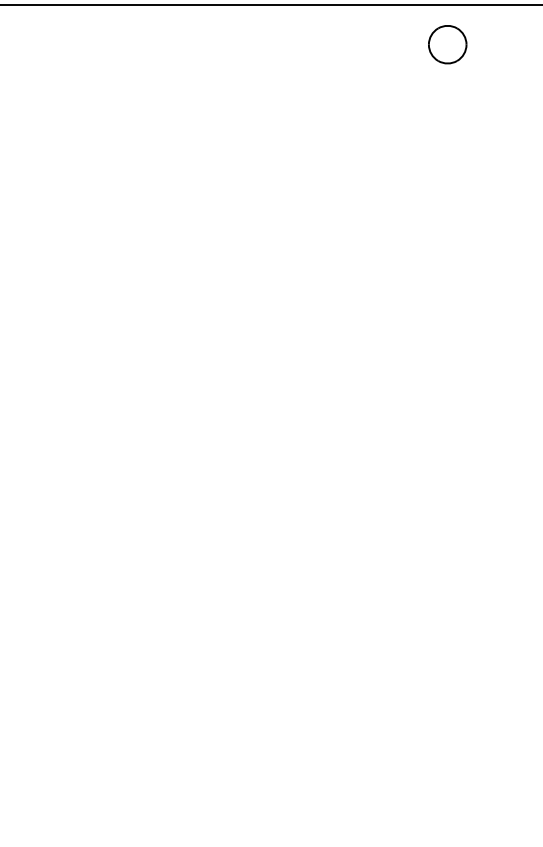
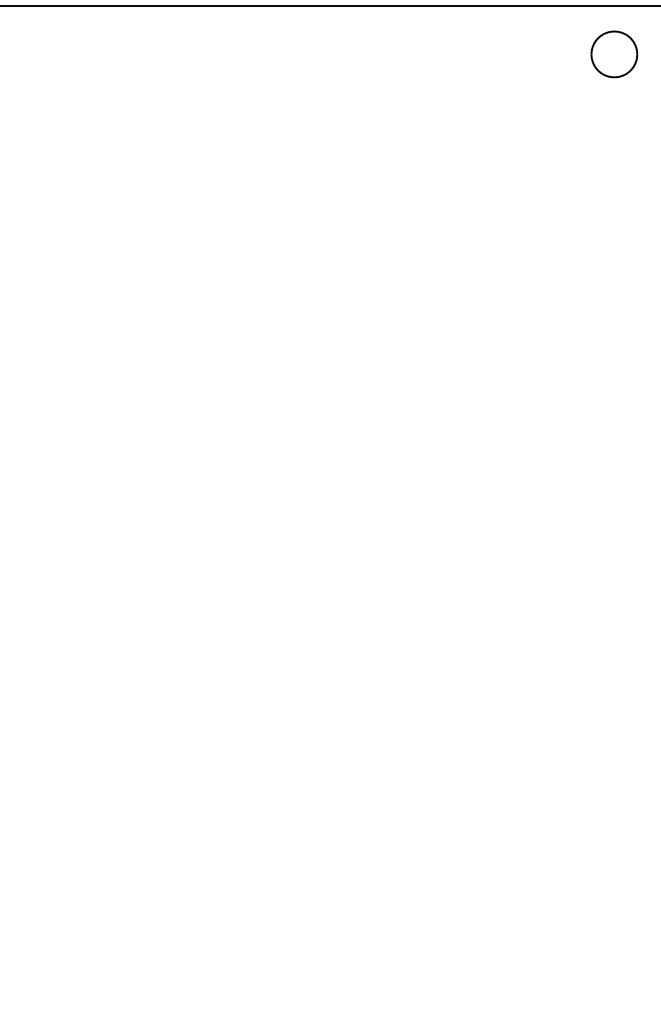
part: (447, 44) -> (614, 54), moved

